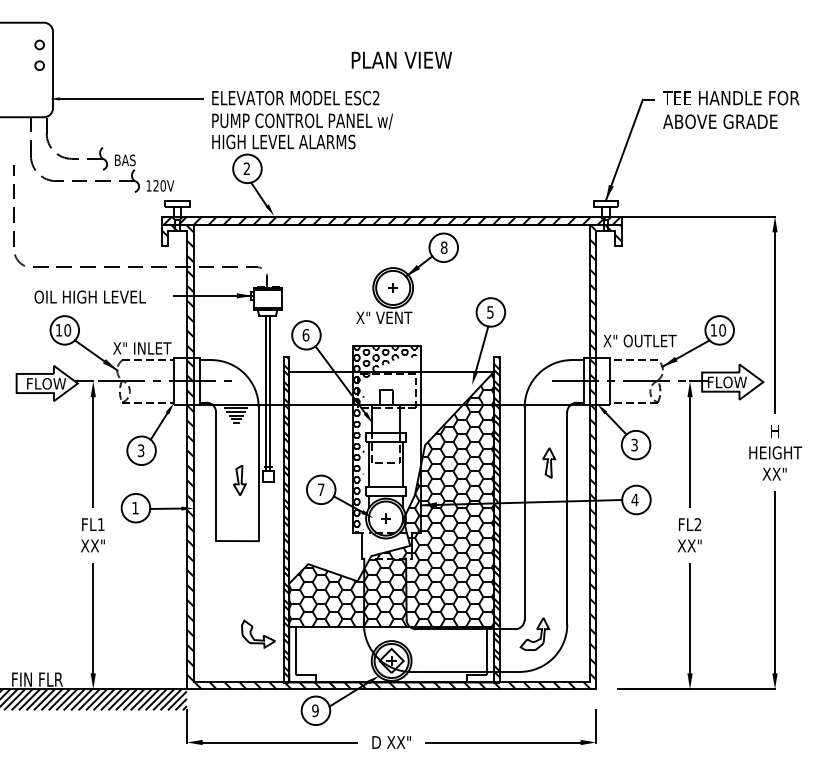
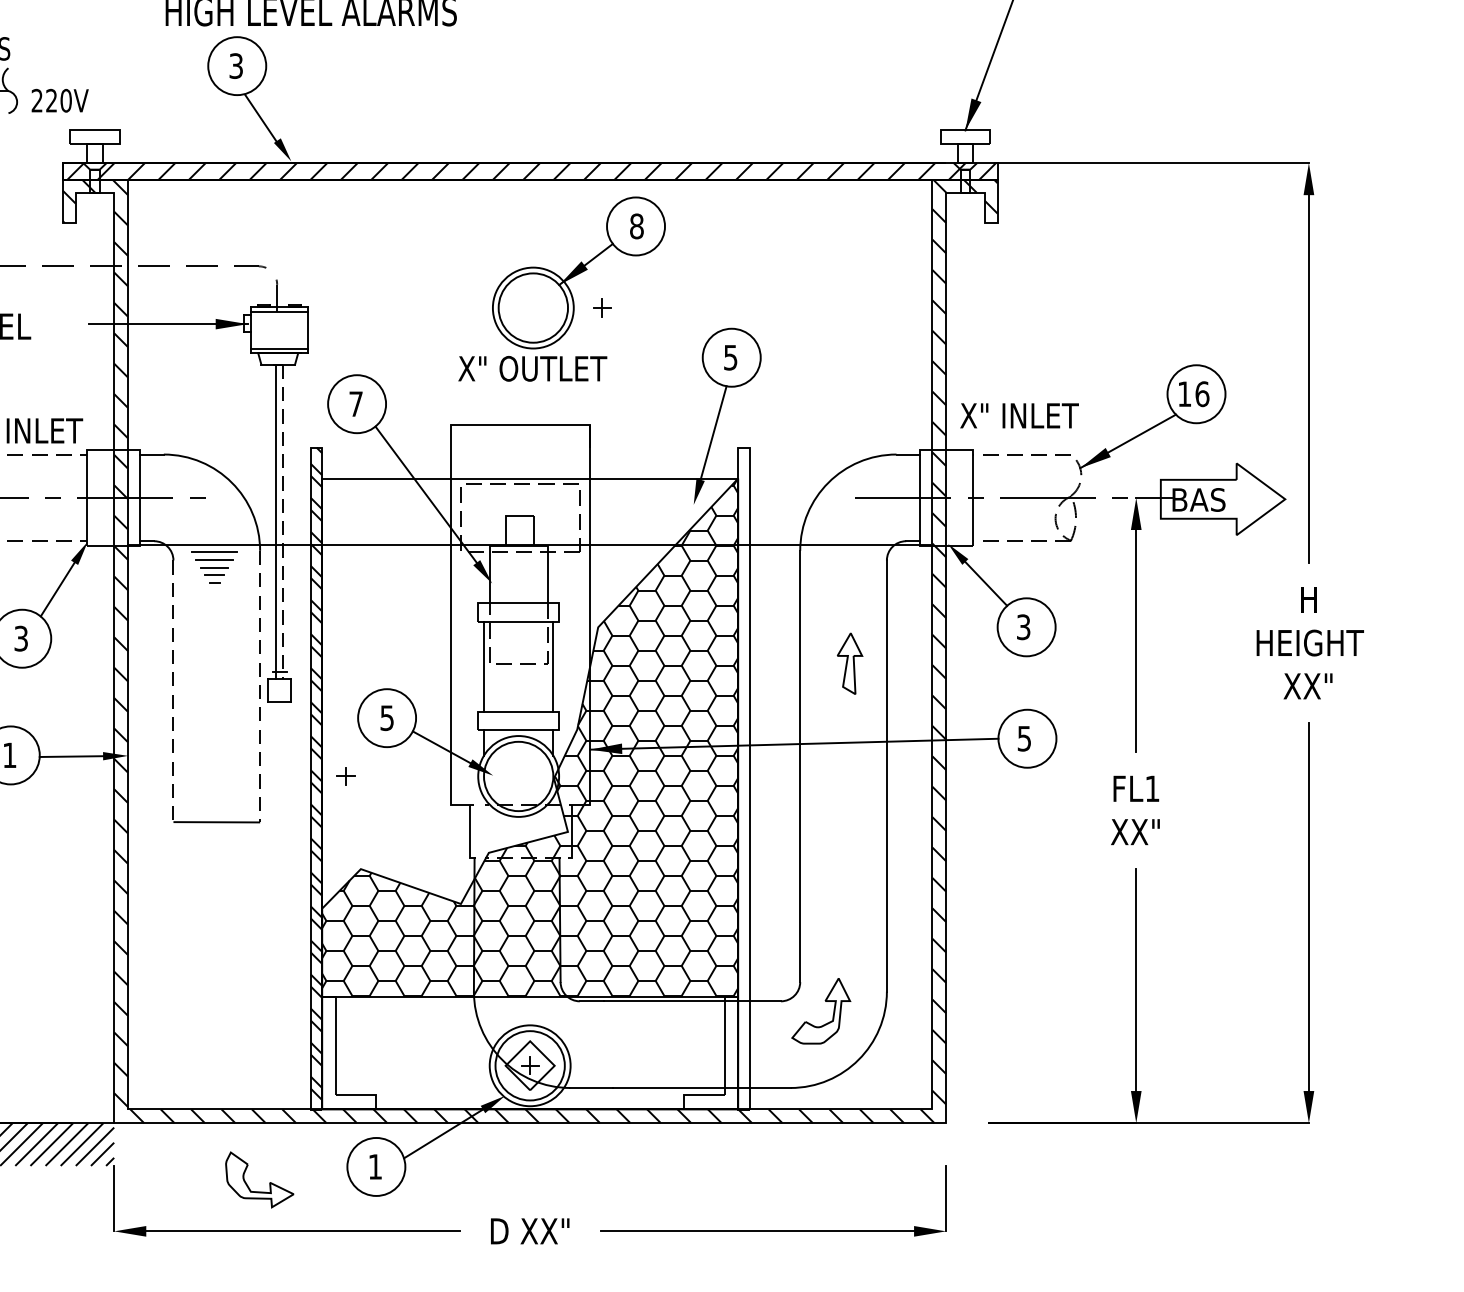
text: (246, 169) -> (235, 67), 2 -> 3
text: (148, 185) -> (36, 99), 120V -> 220V
part: (392, 287) -> (600, 307), moved
text: (402, 317) -> (552, 368), X" VENT -> X" OUTLET
text: (722, 330) -> (1202, 394), 10 -> 16
text: (305, 335) -> (355, 404), 6 -> 7
text: (649, 340) -> (1053, 414), X" OUTLET -> X" INLET
text: (727, 382) -> (1212, 500), FLOW -> BAS
line: (270, 393) -> (284, 522), solid -> dashed
hatch: (387, 438) -> (521, 613), removed
line: (258, 474) -> (259, 686), solid -> dashed
line: (216, 477) -> (174, 693), solid -> dashed
part: (239, 479) -> (221, 697), removed
text: (321, 489) -> (387, 717), 7 -> 5
text: (634, 499) -> (1023, 737), 4 -> 5
part: (385, 518) -> (344, 776), moved
hatch: (496, 519) -> (743, 778), removed
text: (697, 524) -> (1151, 788), FL2 -> FL1
part: (258, 633) -> (259, 1178), moved
text: (315, 710) -> (375, 1166), 9 -> 1

